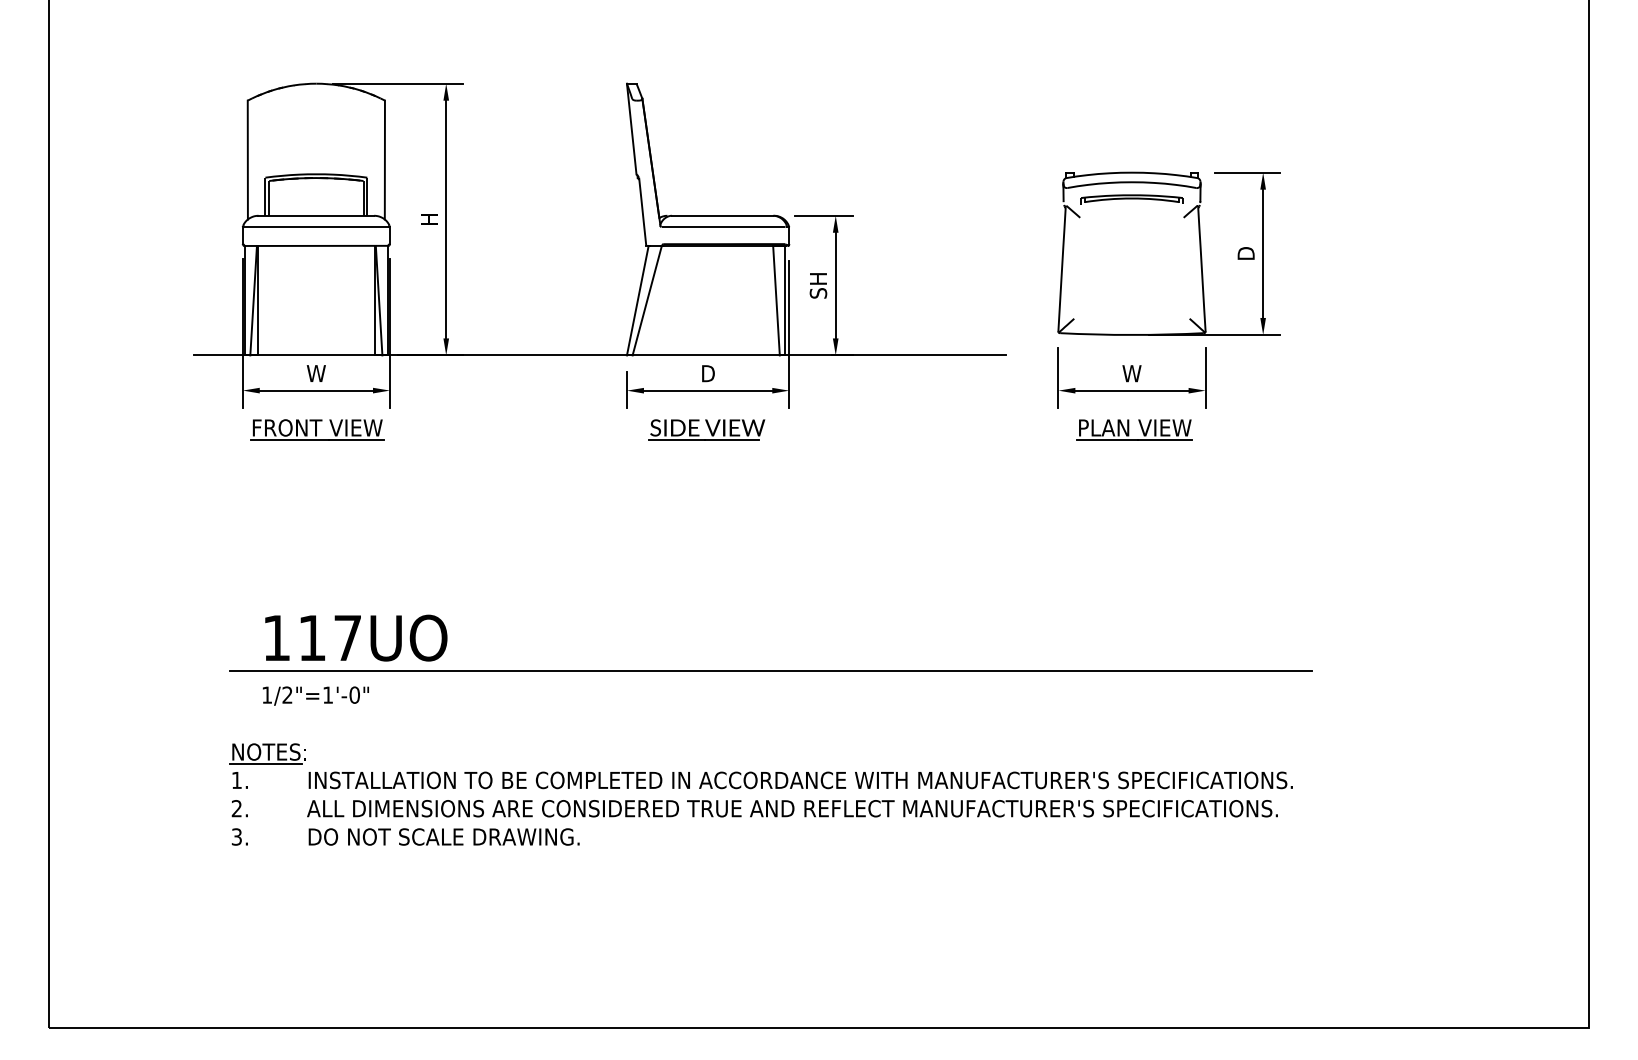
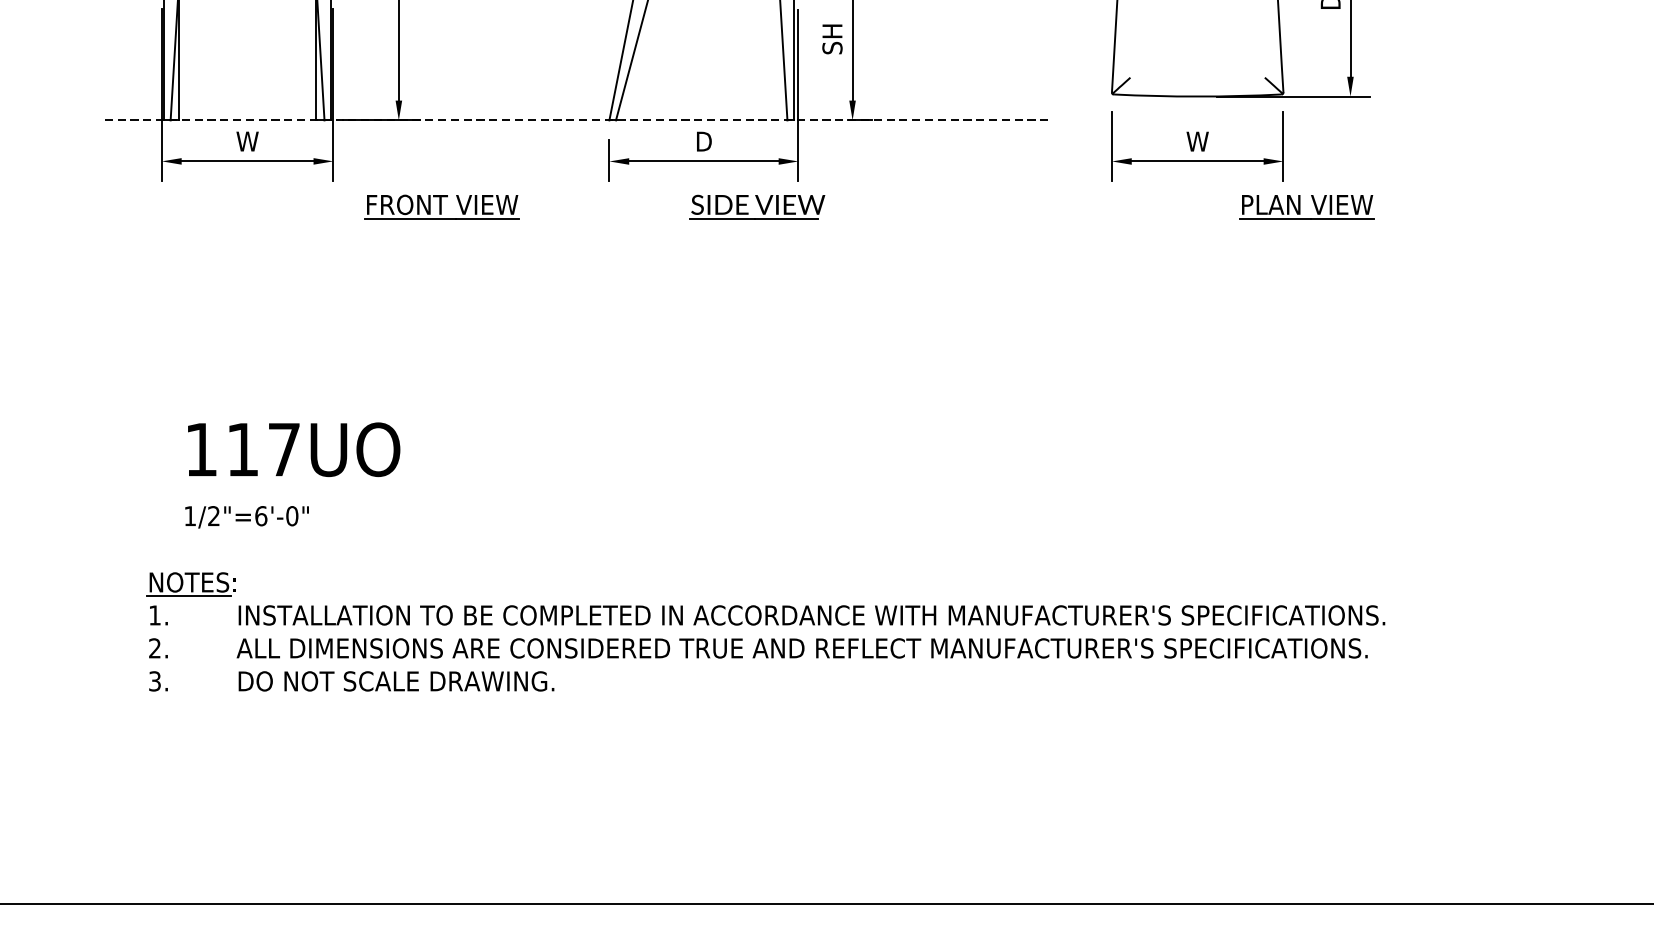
line: (600, 355) -> (578, 120), solid -> dashed
part: (317, 429) -> (442, 206), moved
part: (706, 429) -> (756, 206), moved
part: (1134, 429) -> (1306, 206), moved
line: (771, 671) -> (777, 488), removed
text: (328, 694) -> (261, 515), 1/2"=1'-0" -> 1/2"=6'-0"

